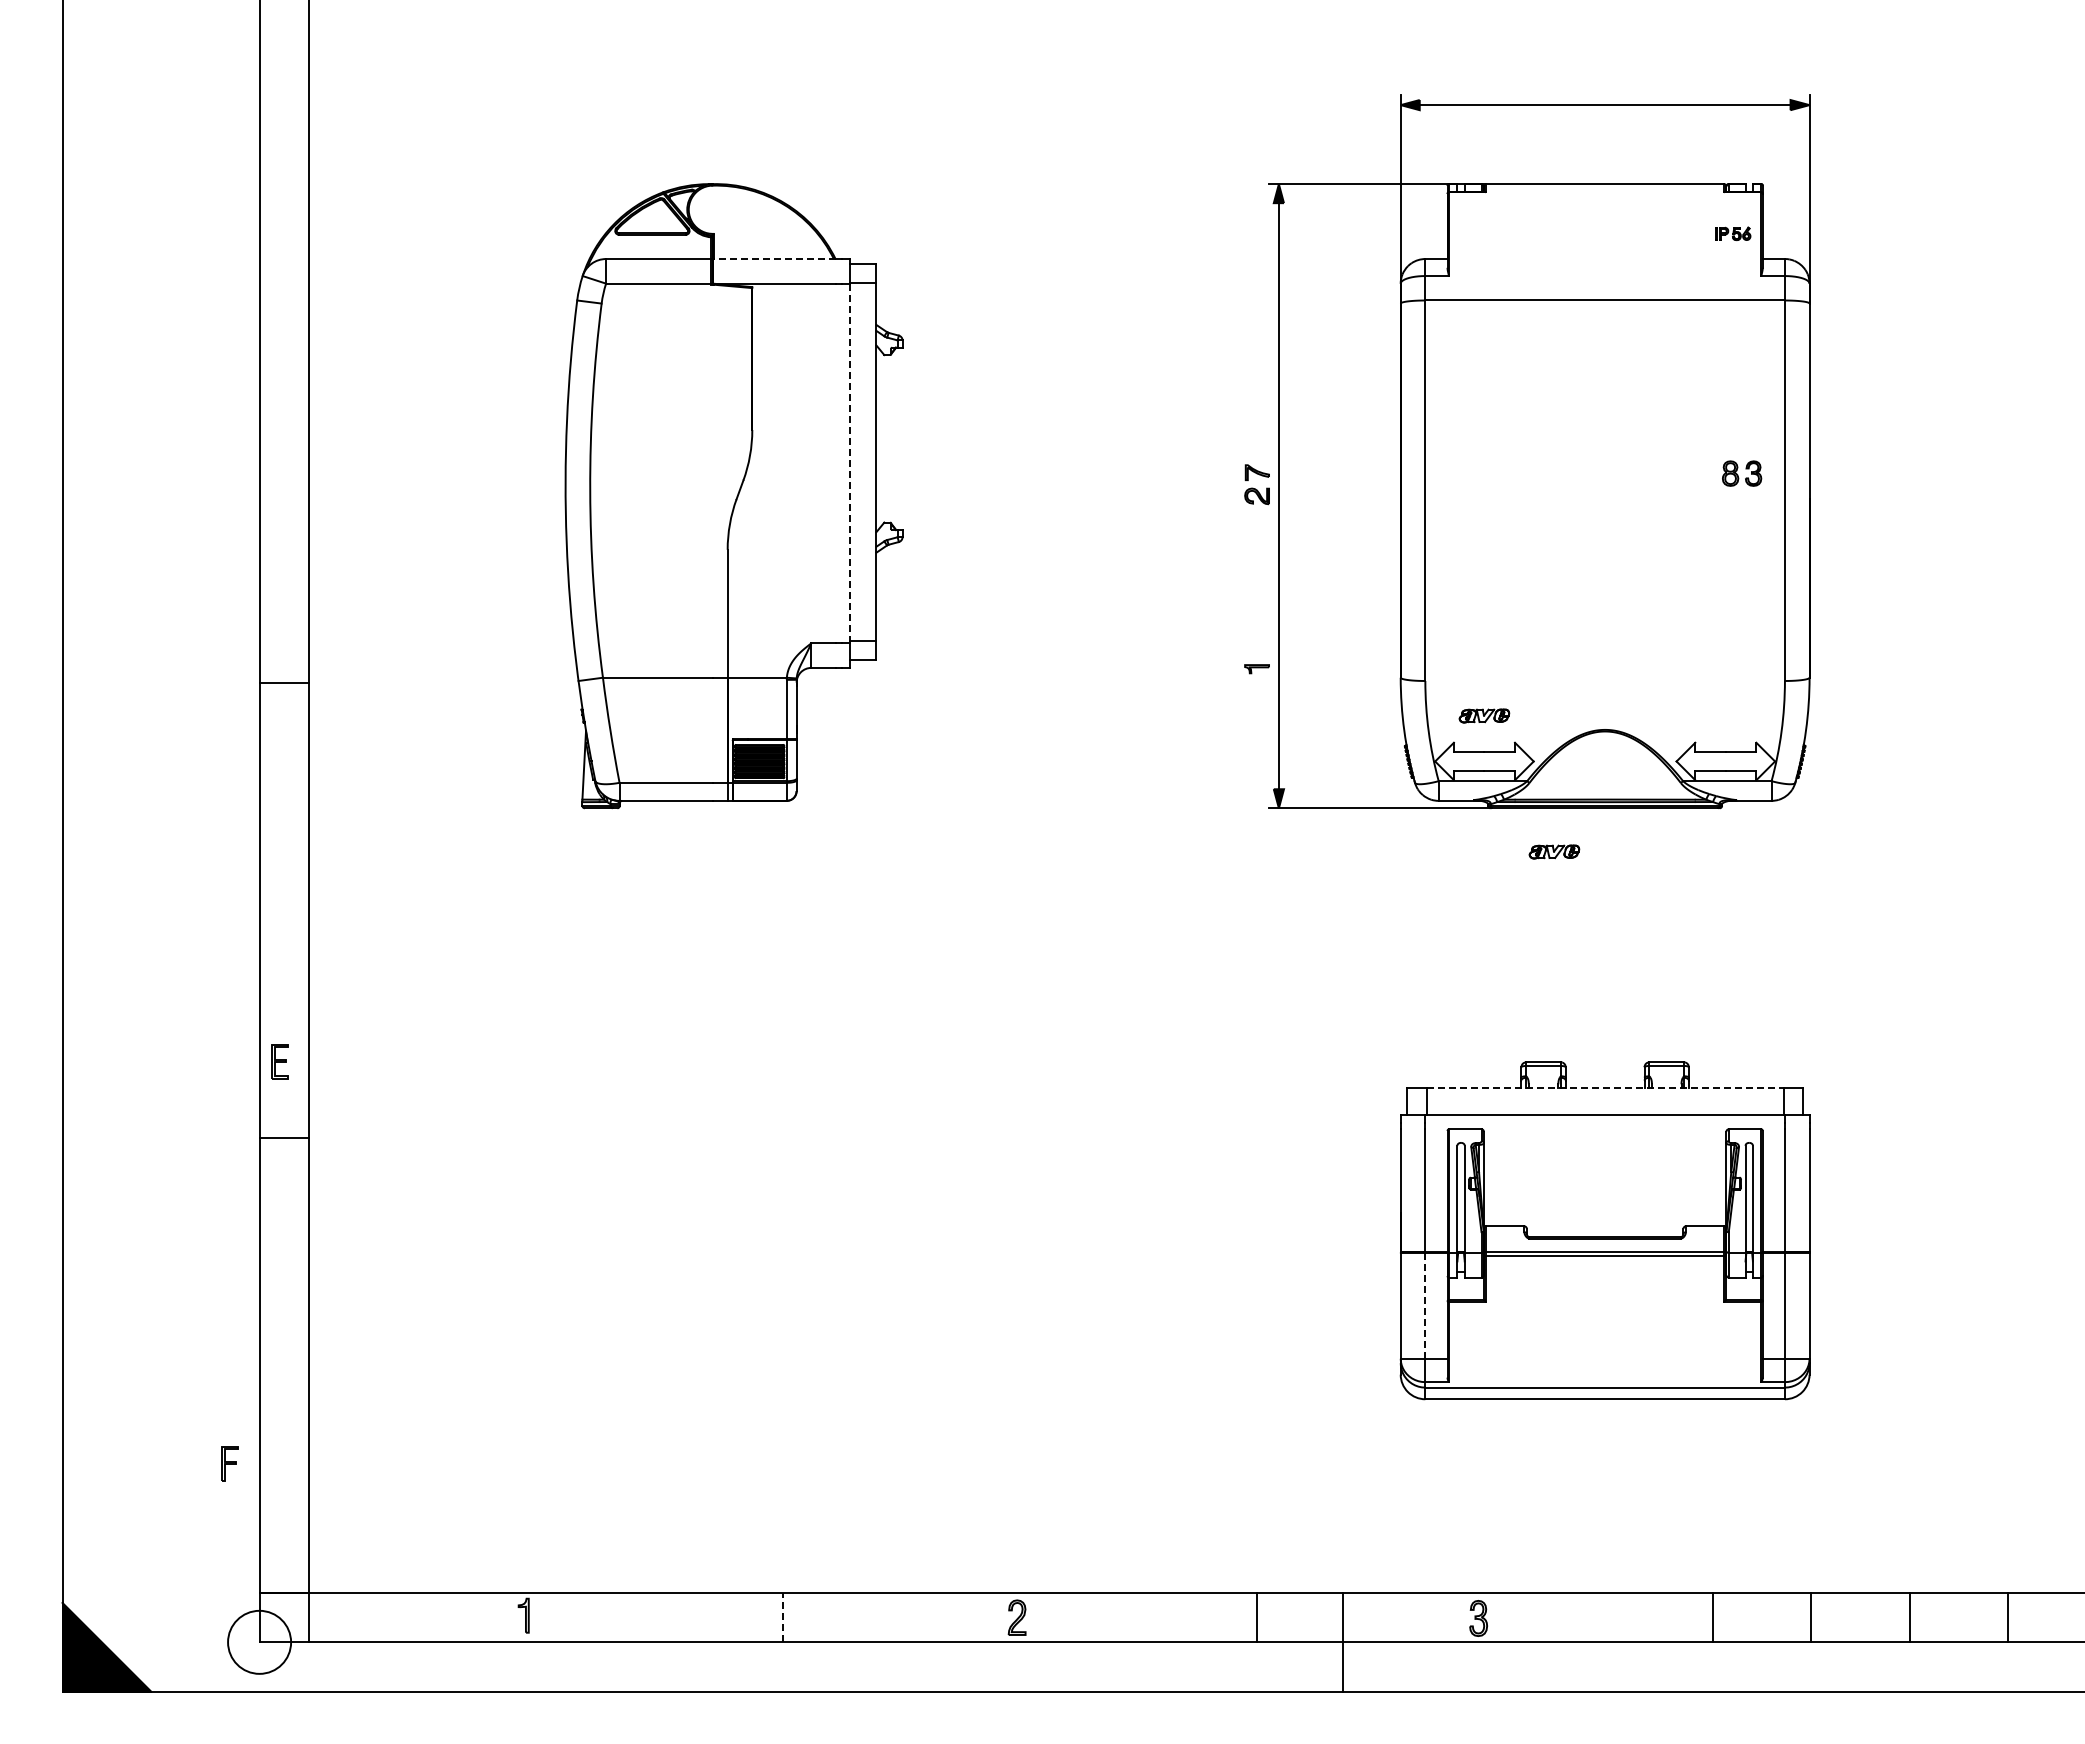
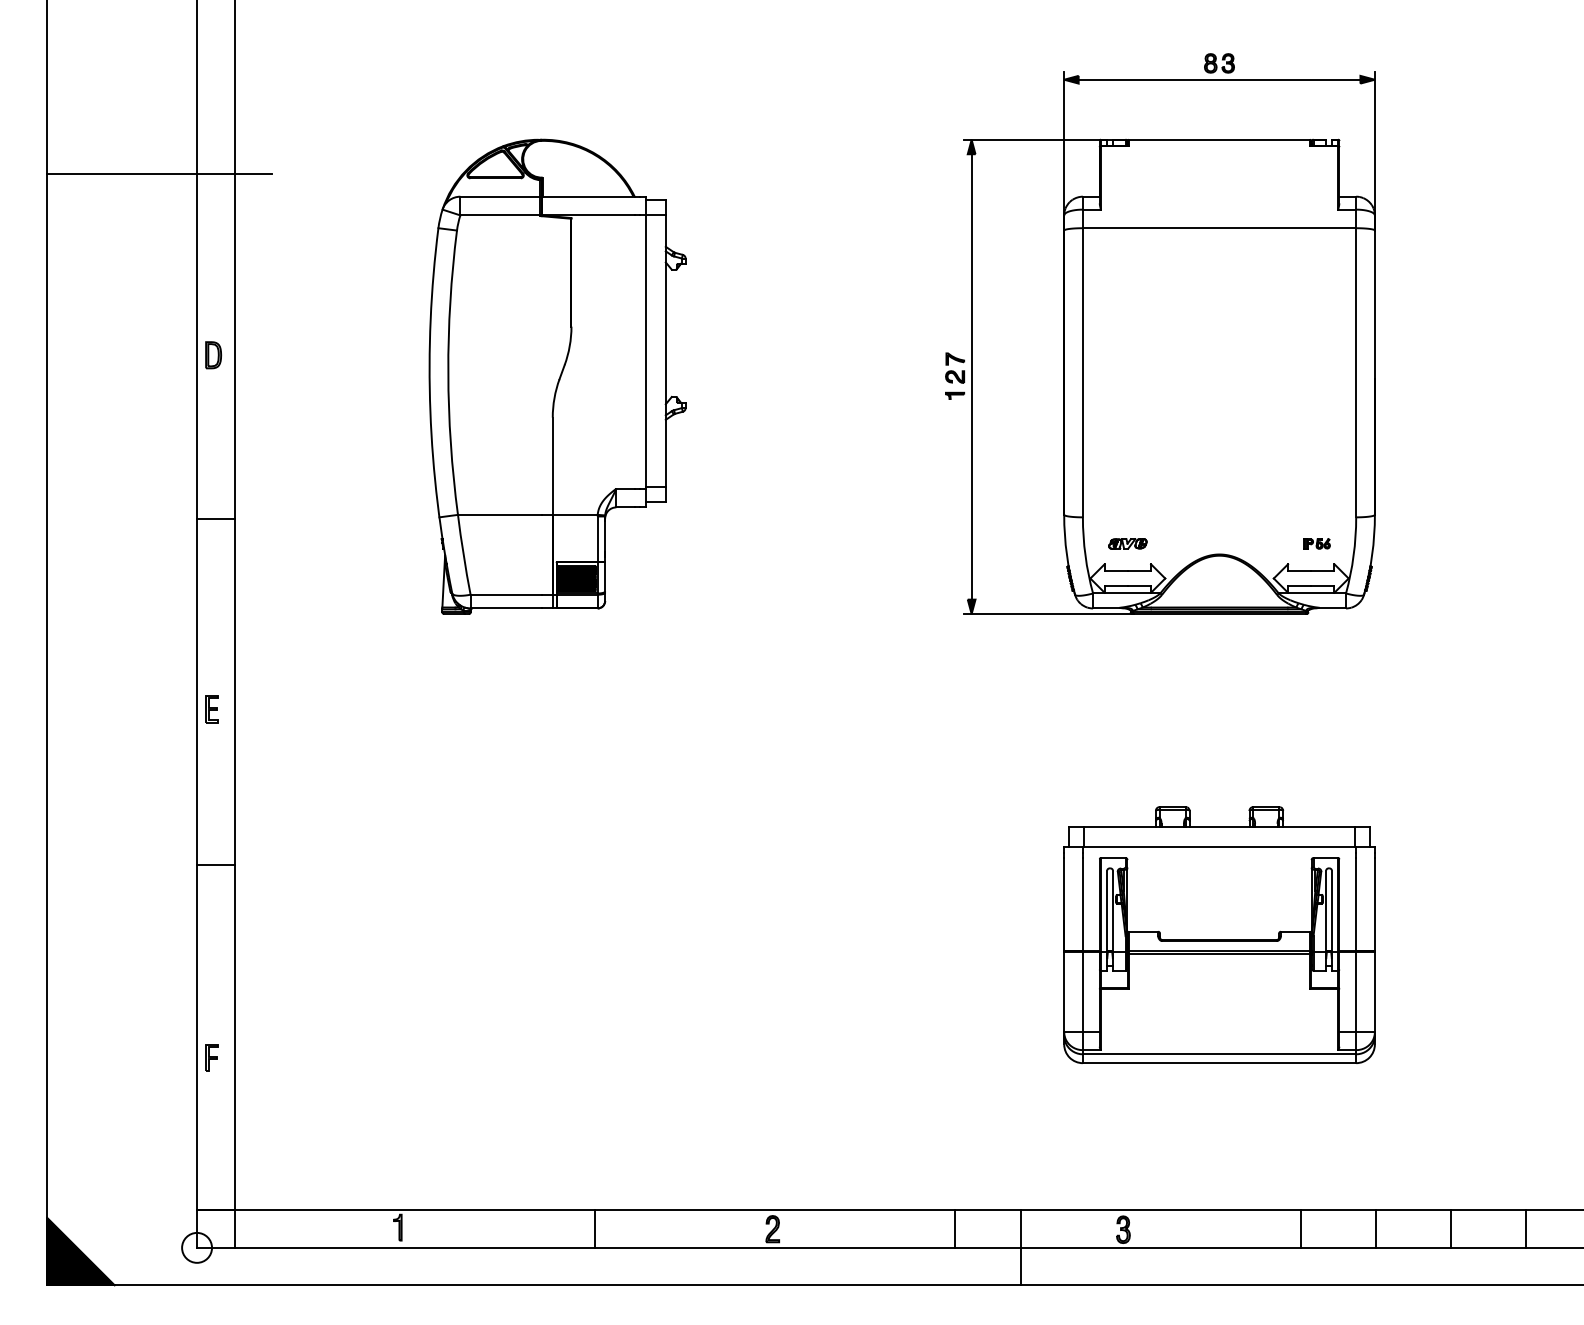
line: (210, 228) -> (159, 173), added
part: (1733, 233) -> (1317, 543), moved
line: (774, 259) -> (588, 197), dashed -> solid
line: (849, 463) -> (645, 352), dashed -> solid
part: (281, 467) -> (213, 355), added
part: (1742, 473) -> (1219, 63), moved
part: (1256, 669) -> (954, 396), moved
part: (1554, 851) -> (1181, 646), removed
part: (279, 1061) -> (212, 709), moved
line: (1605, 1088) -> (1219, 827), dashed -> solid
line: (1425, 1306) -> (1083, 992), dashed -> solid
part: (229, 1463) -> (212, 1058), moved
line: (782, 1617) -> (594, 1229), dashed -> solid
circle: (259, 1642) -> (196, 1248), size x0.62

